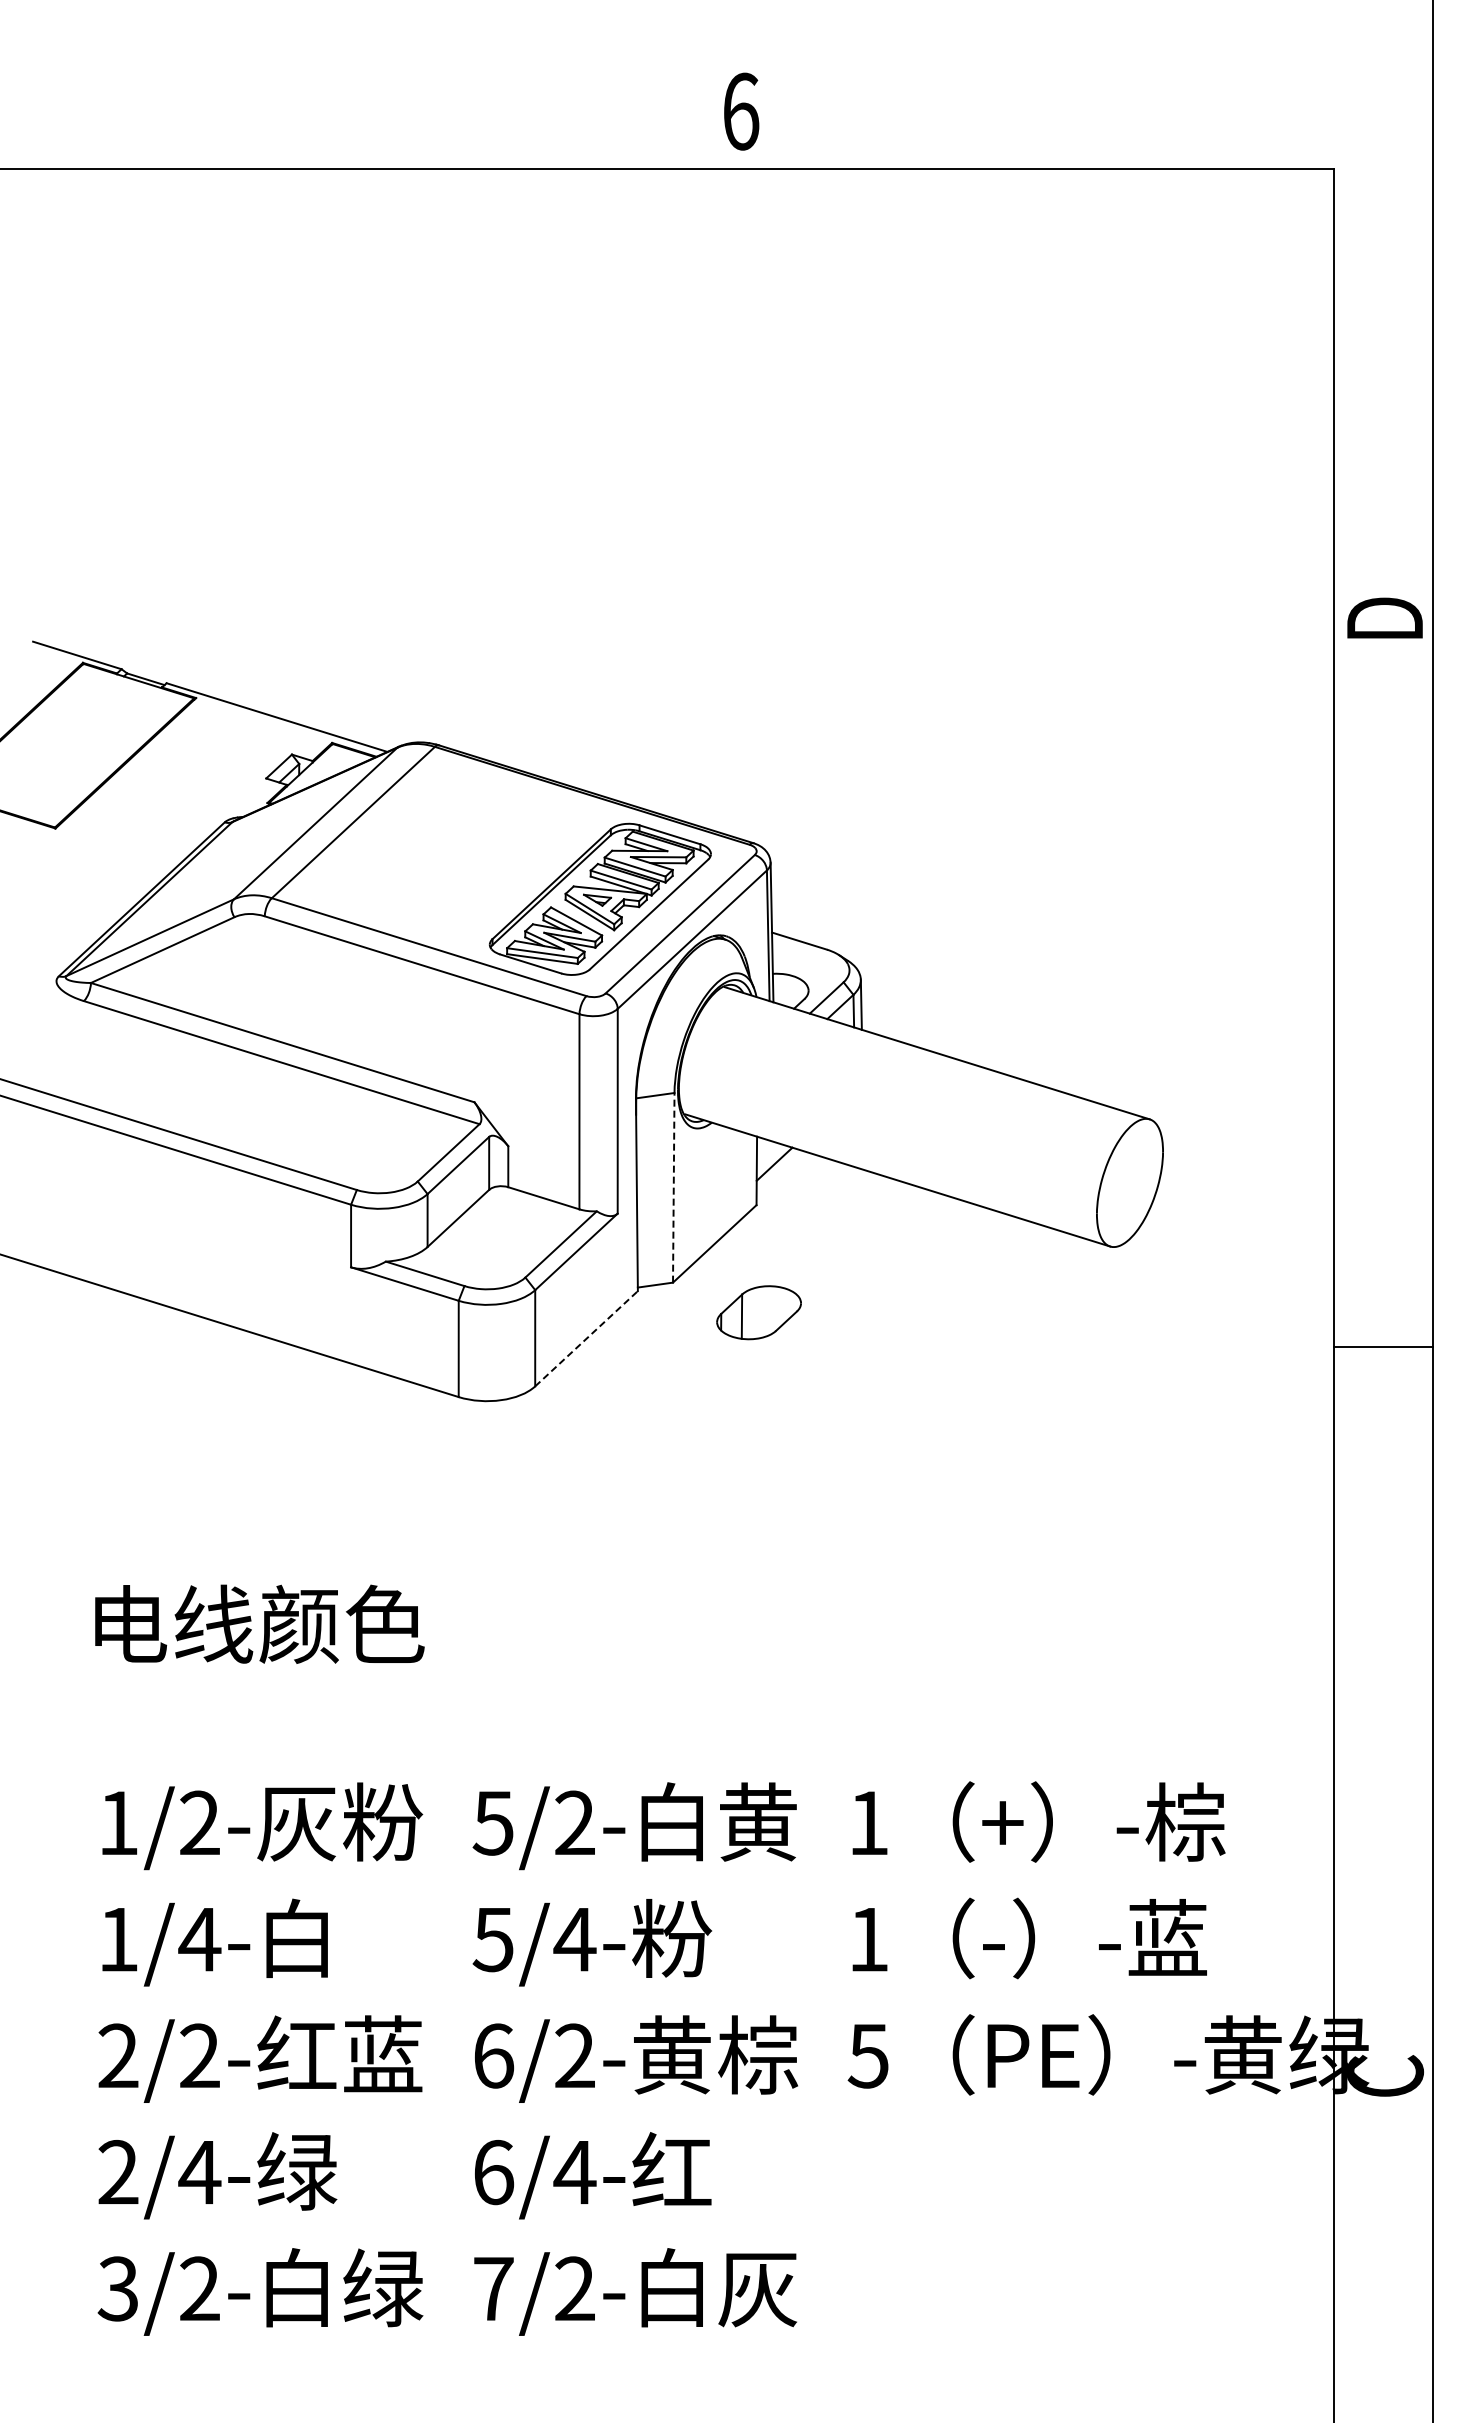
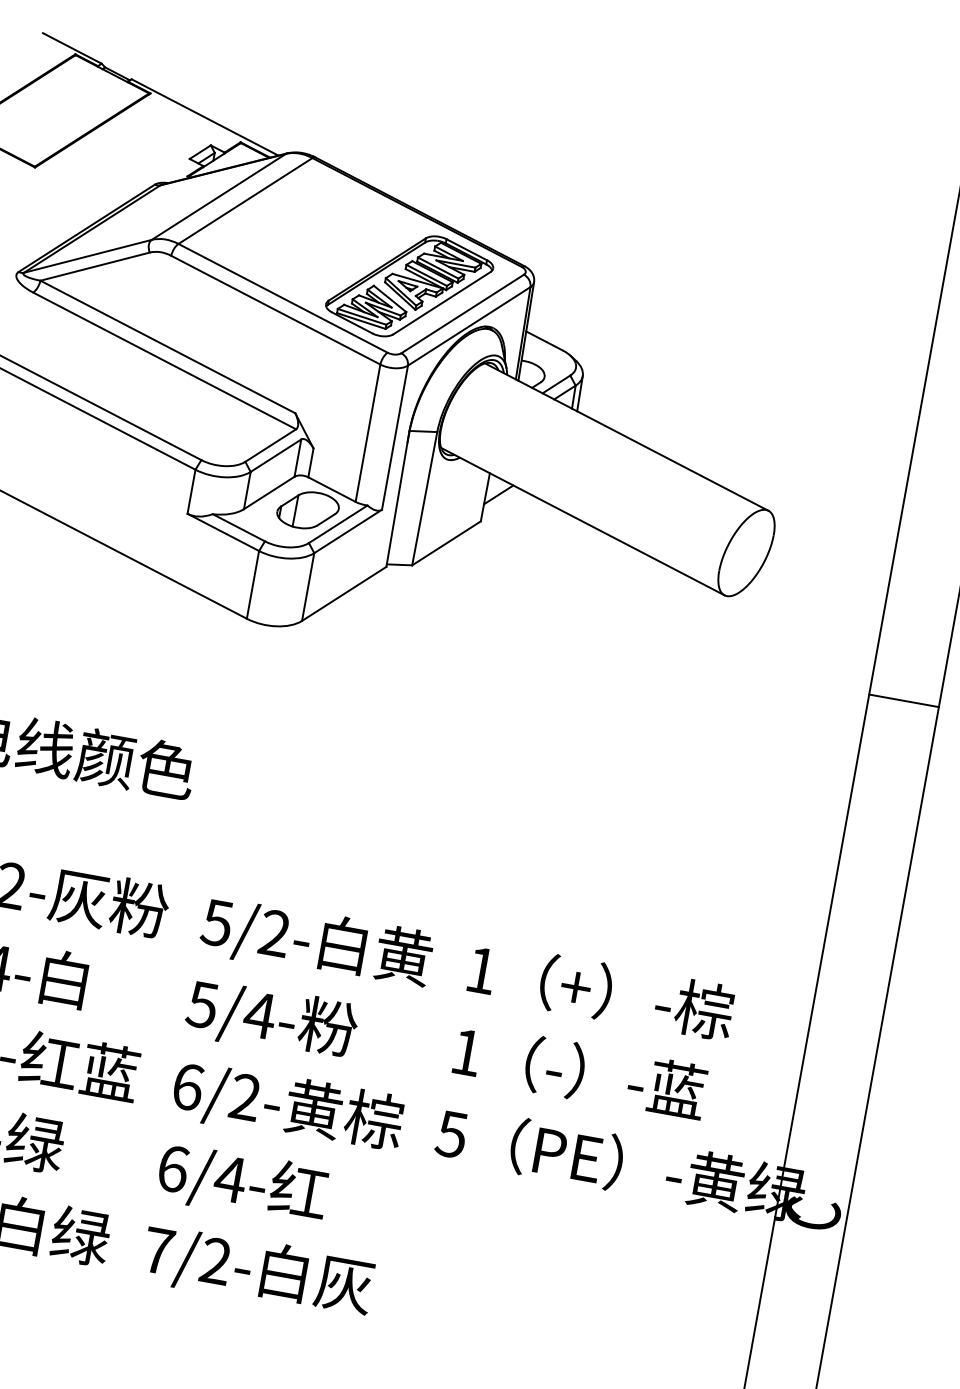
line: (673, 1187) -> (424, 498), dashed -> solid
part: (758, 1312) -> (307, 510), moved
line: (586, 1338) -> (344, 593), dashed -> solid

